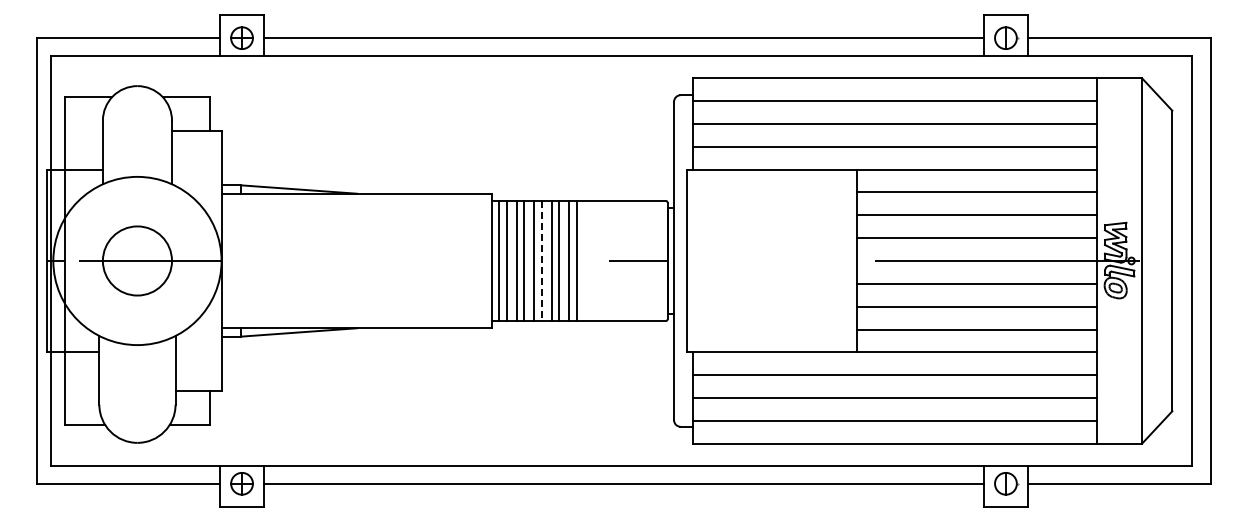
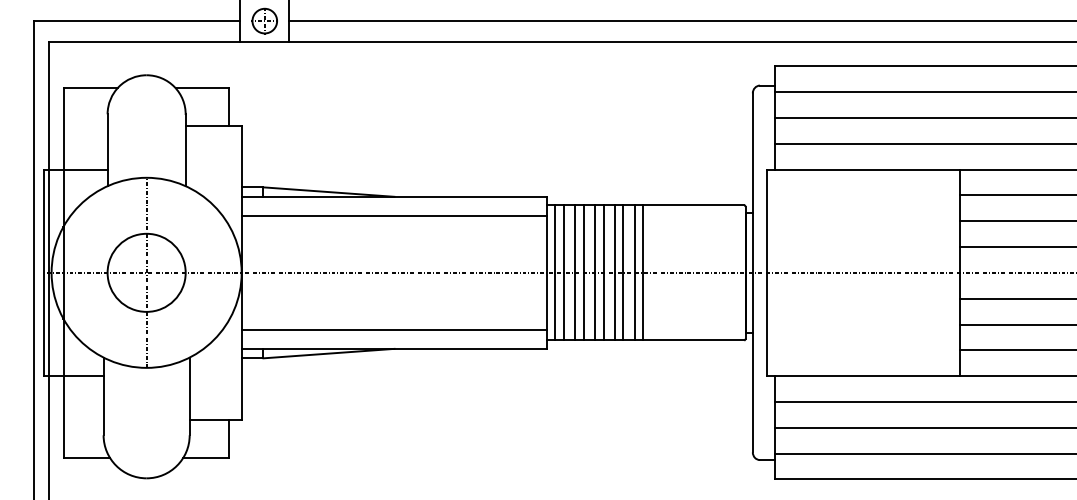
line: (356, 210) -> (394, 215), added
line: (541, 261) -> (603, 273), dashed -> solid
line: (356, 311) -> (394, 329), added

